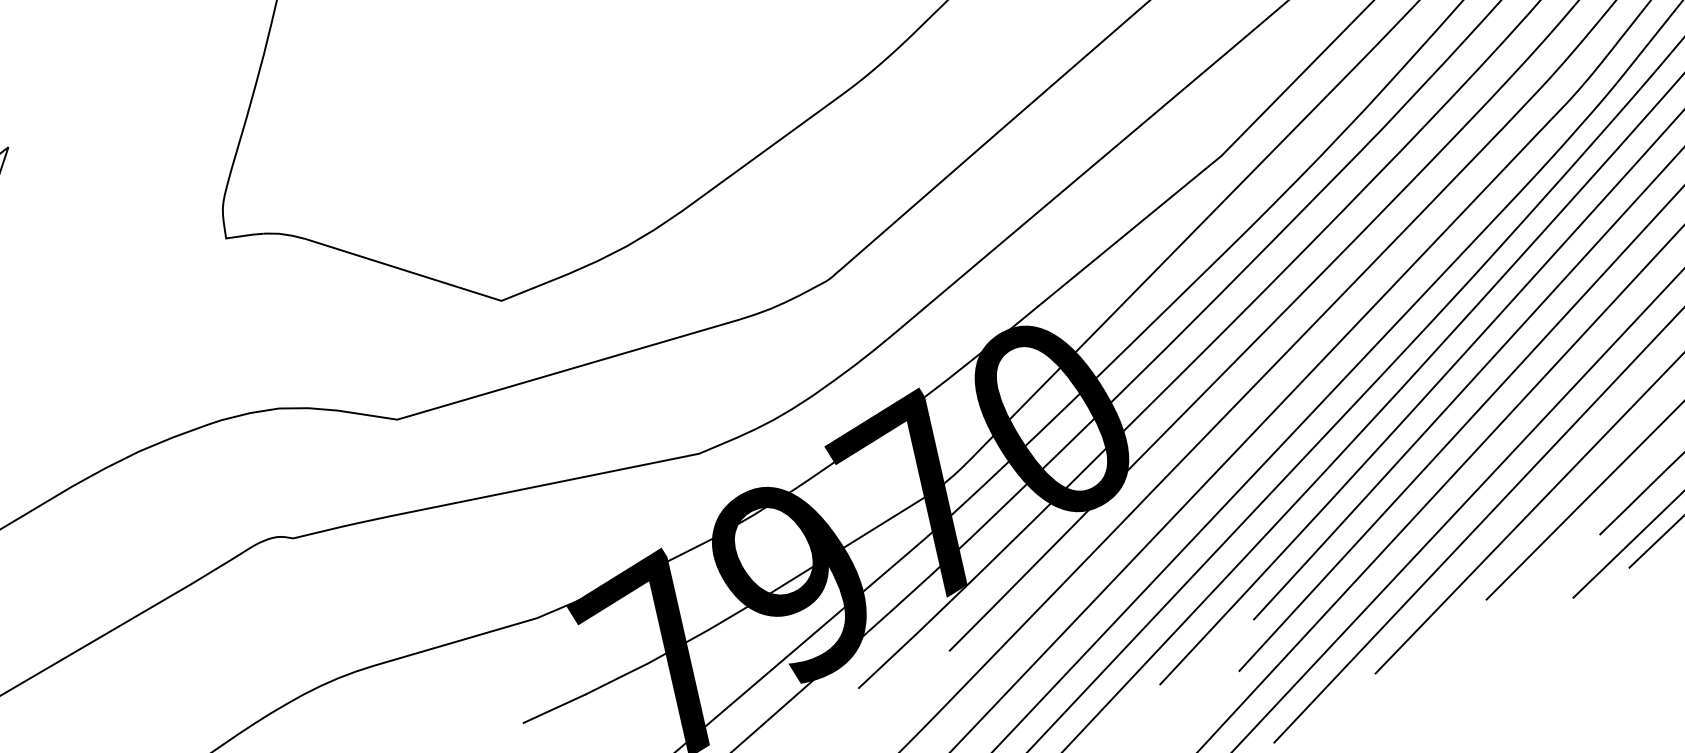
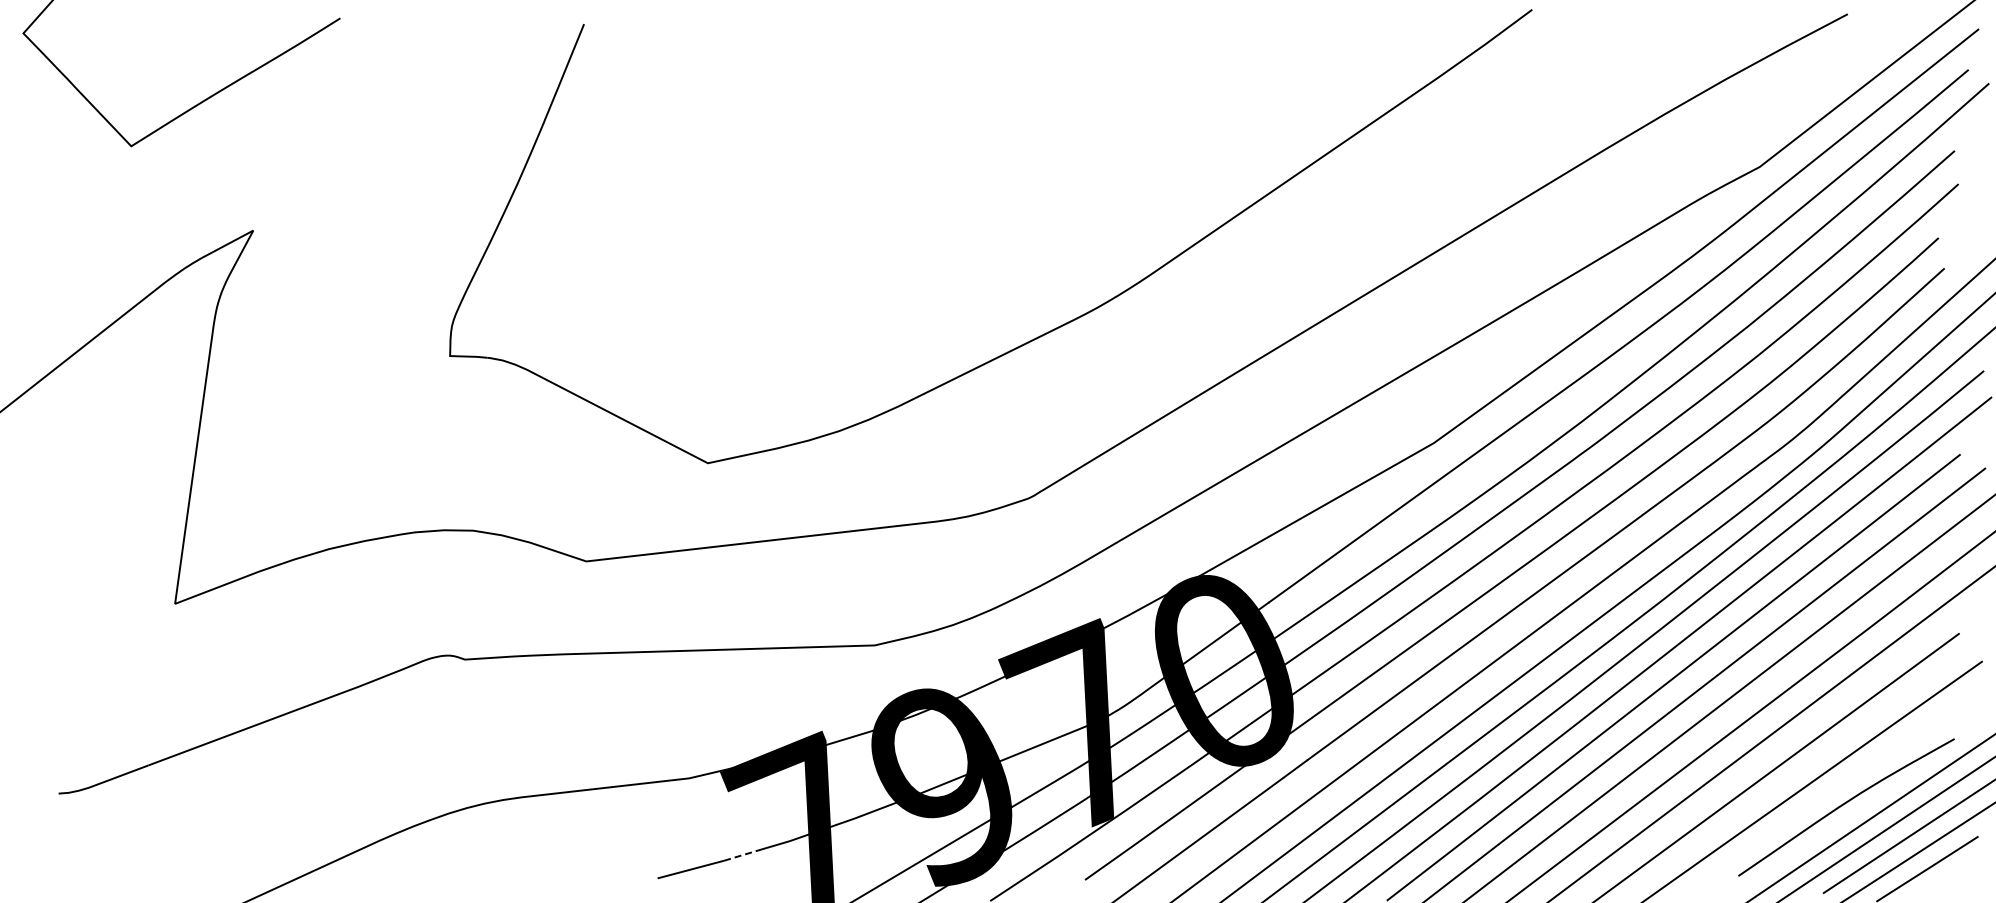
line: (604, 685) -> (743, 855), solid -> dashed

